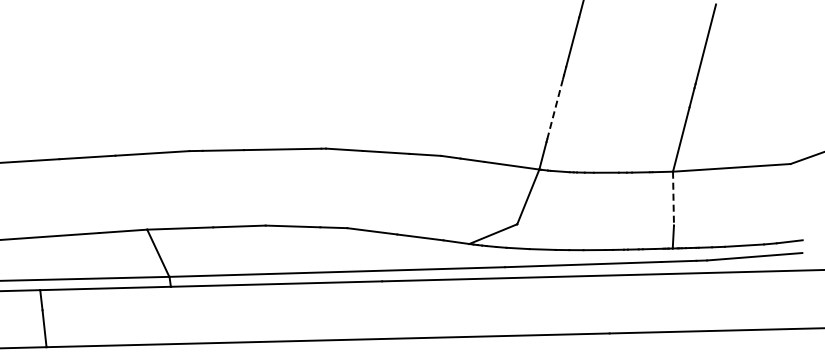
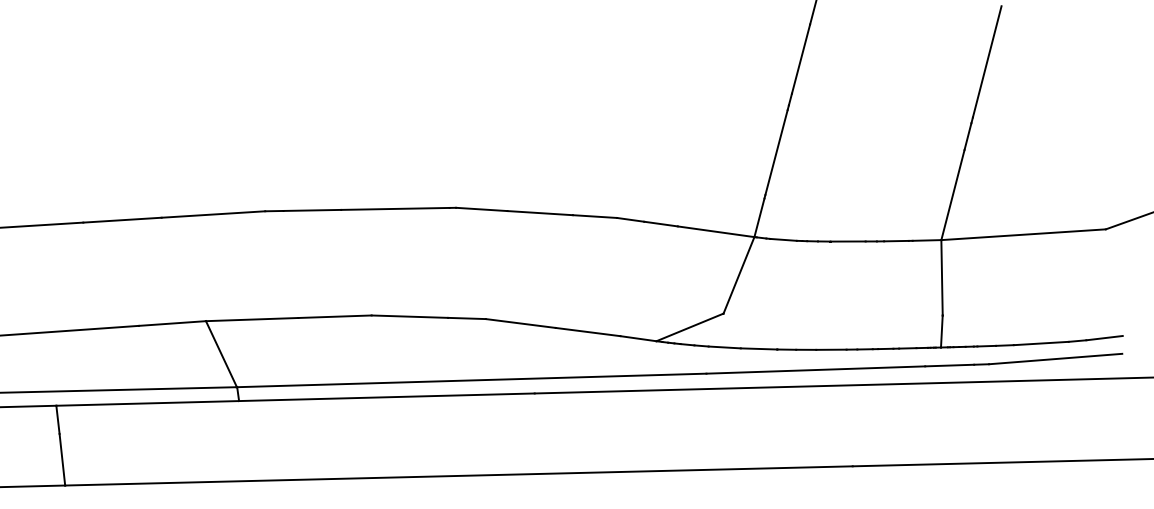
line: (555, 108) -> (776, 151), dashed -> solid
line: (673, 198) -> (942, 277), dashed -> solid

